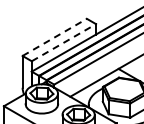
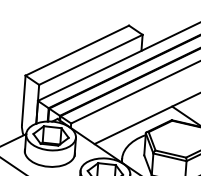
line: (55, 37) -> (78, 50), dashed -> solid
line: (64, 42) -> (91, 59), dashed -> solid

